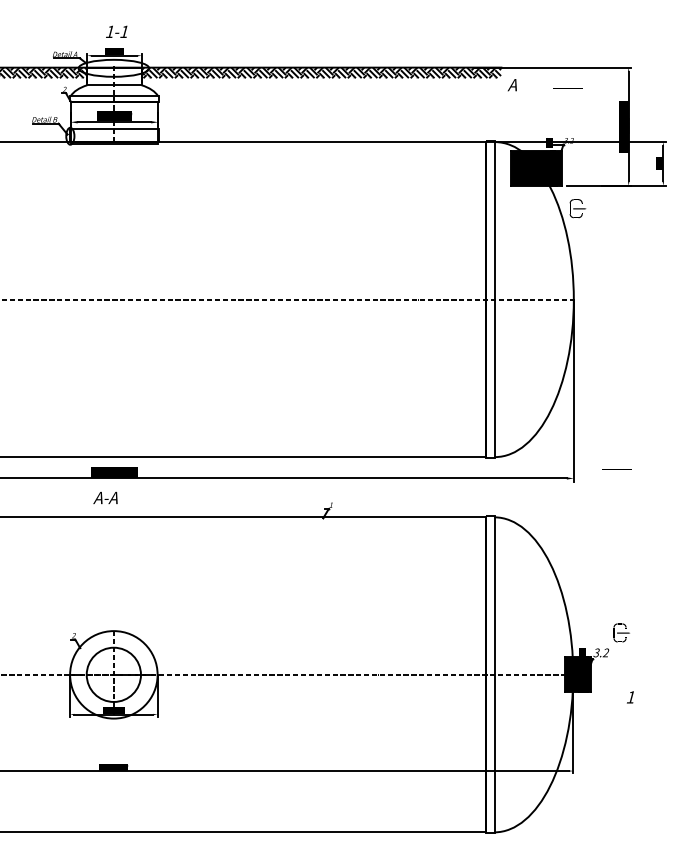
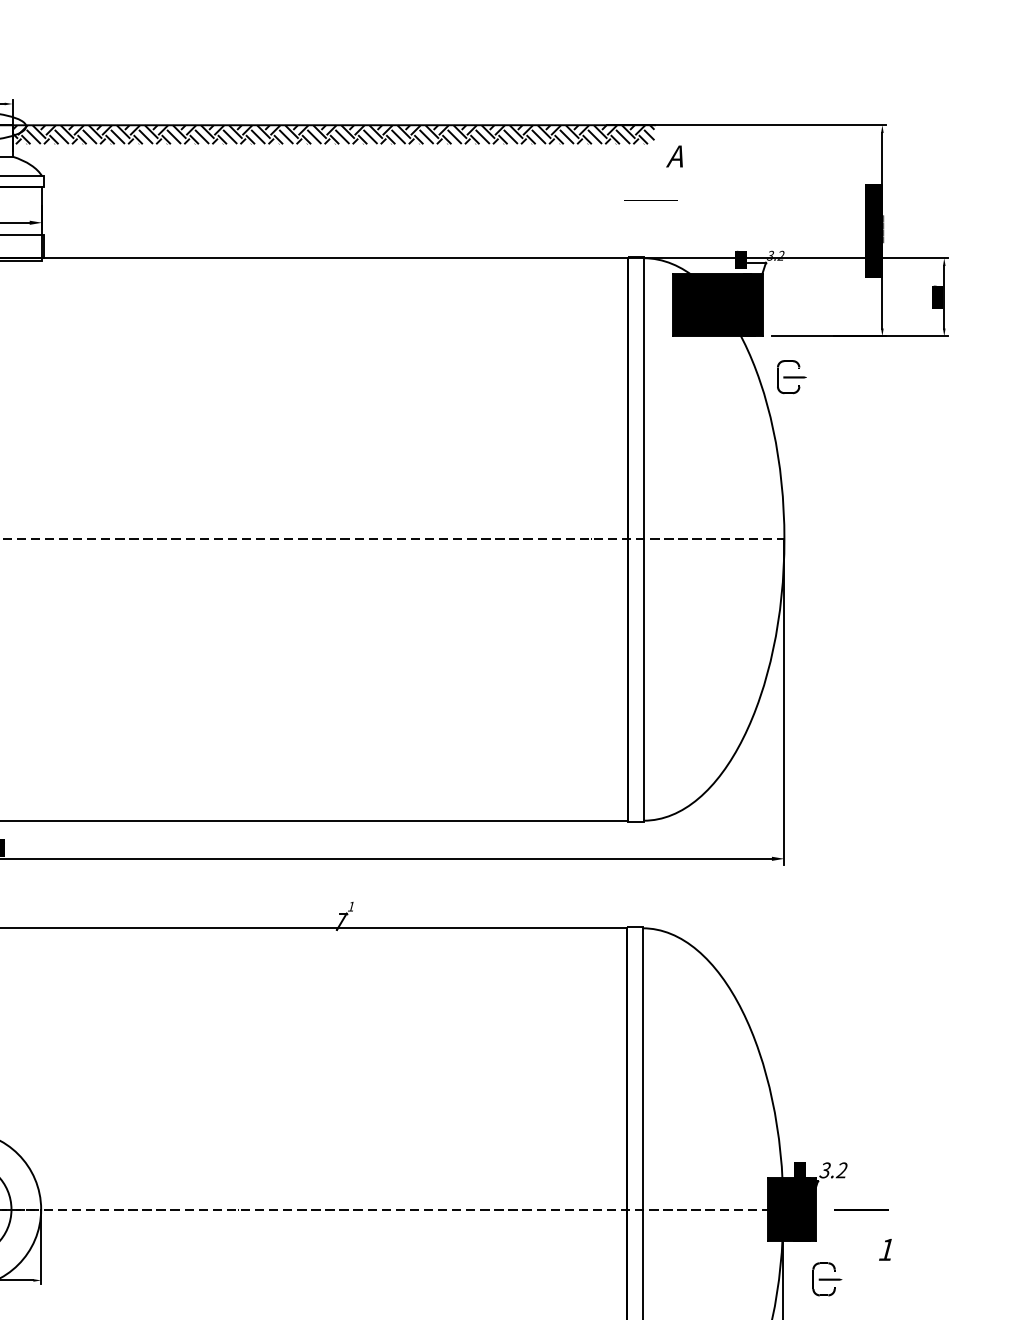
line: (567, 88) -> (649, 200), moved
line: (616, 469) -> (860, 1210), moved
part: (621, 632) -> (826, 1278), moved

